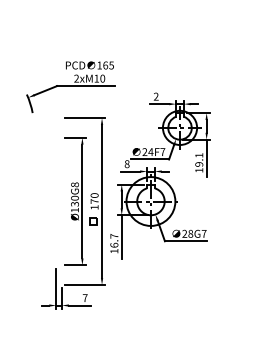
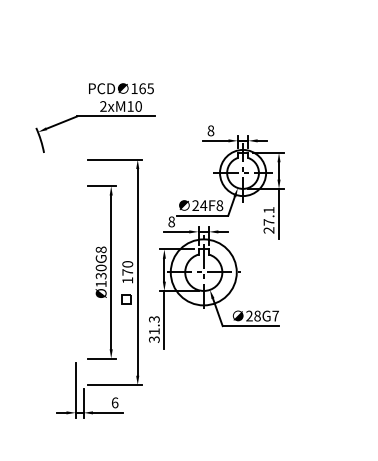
text: (155, 96) -> (210, 130), 2 -> 8
text: (162, 151) -> (219, 205), 24F7 -> 24F8
text: (198, 167) -> (268, 226), 19.1 -> 27.1
text: (113, 243) -> (153, 329), 16.7 -> 31.3
text: (84, 297) -> (114, 402), 7 -> 6

